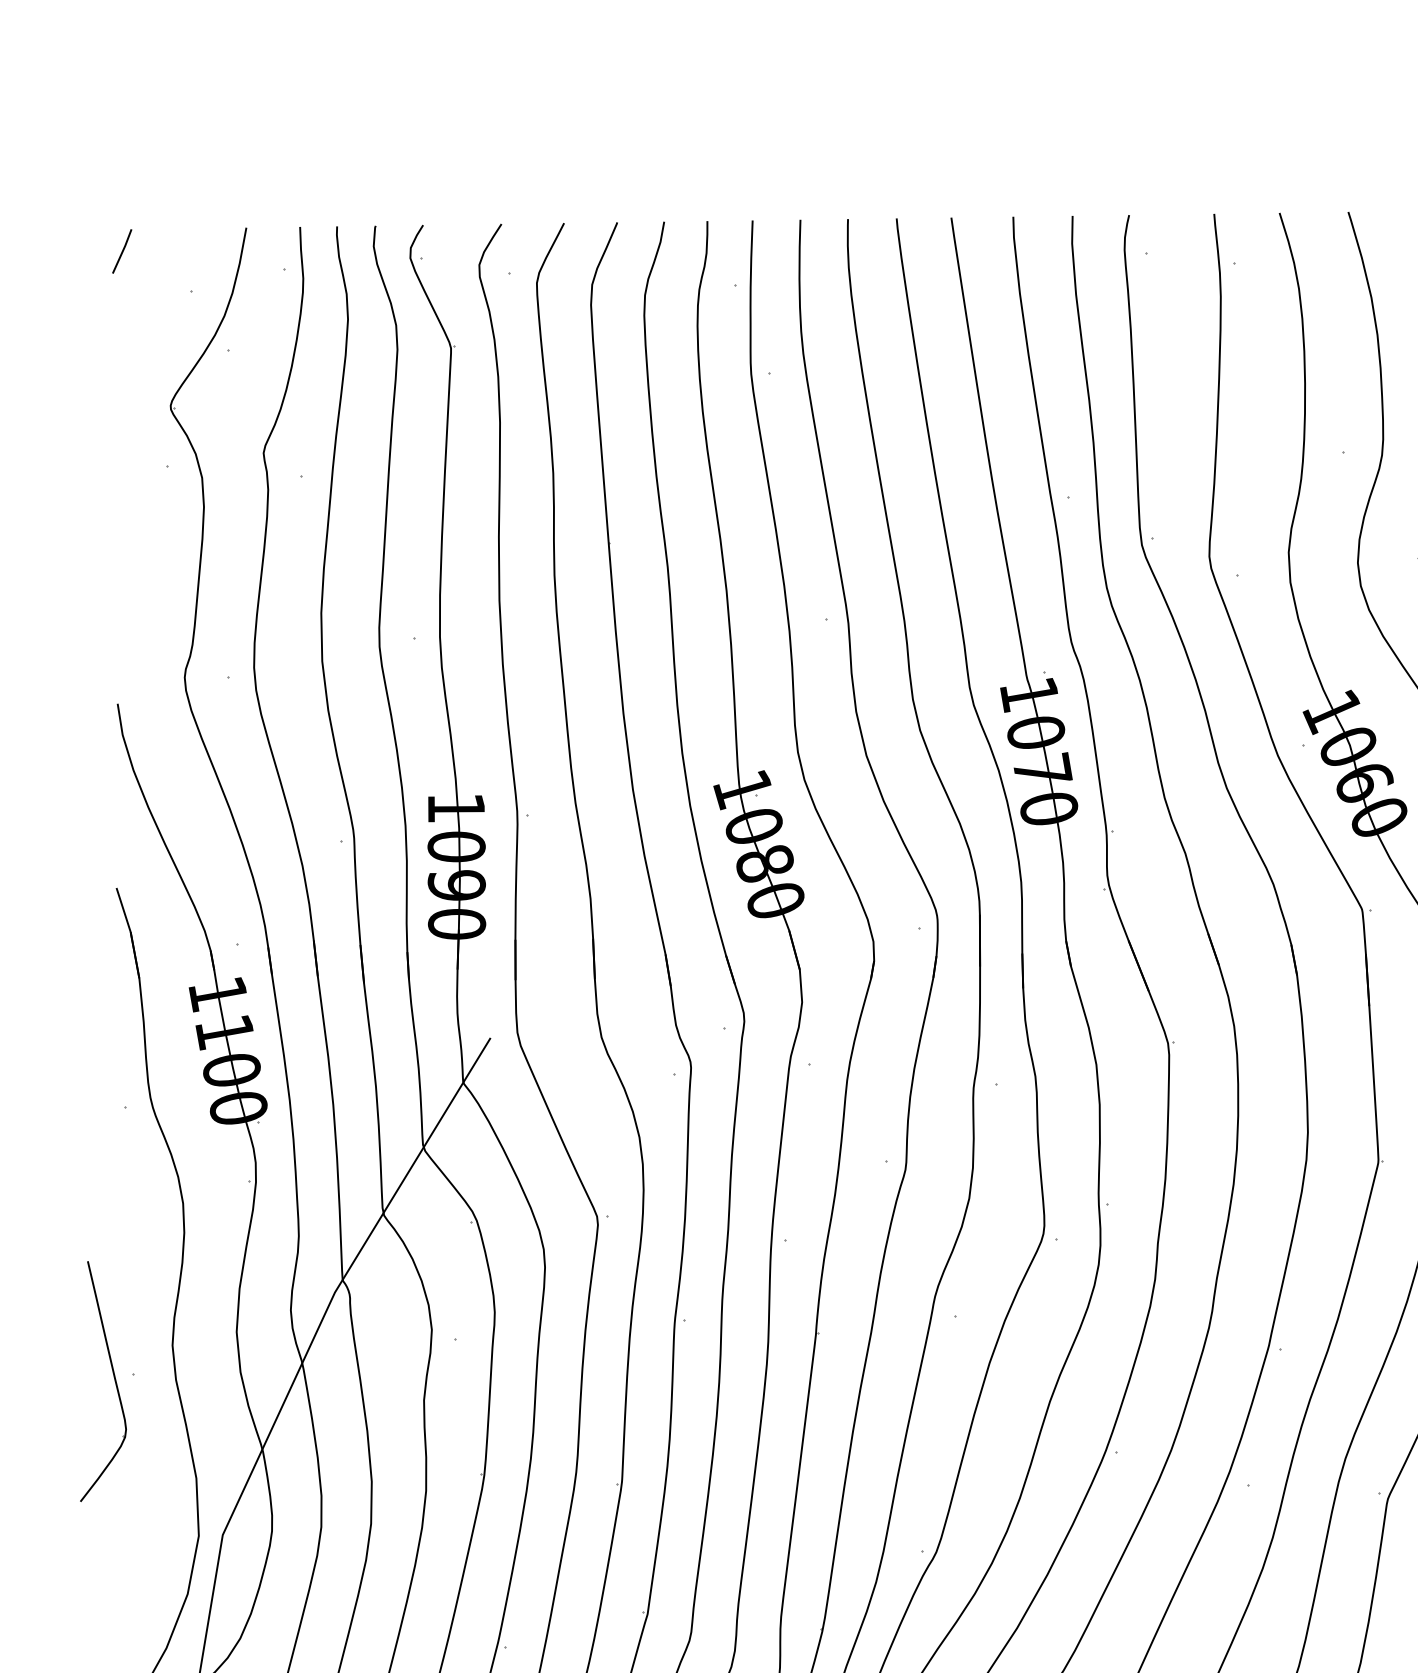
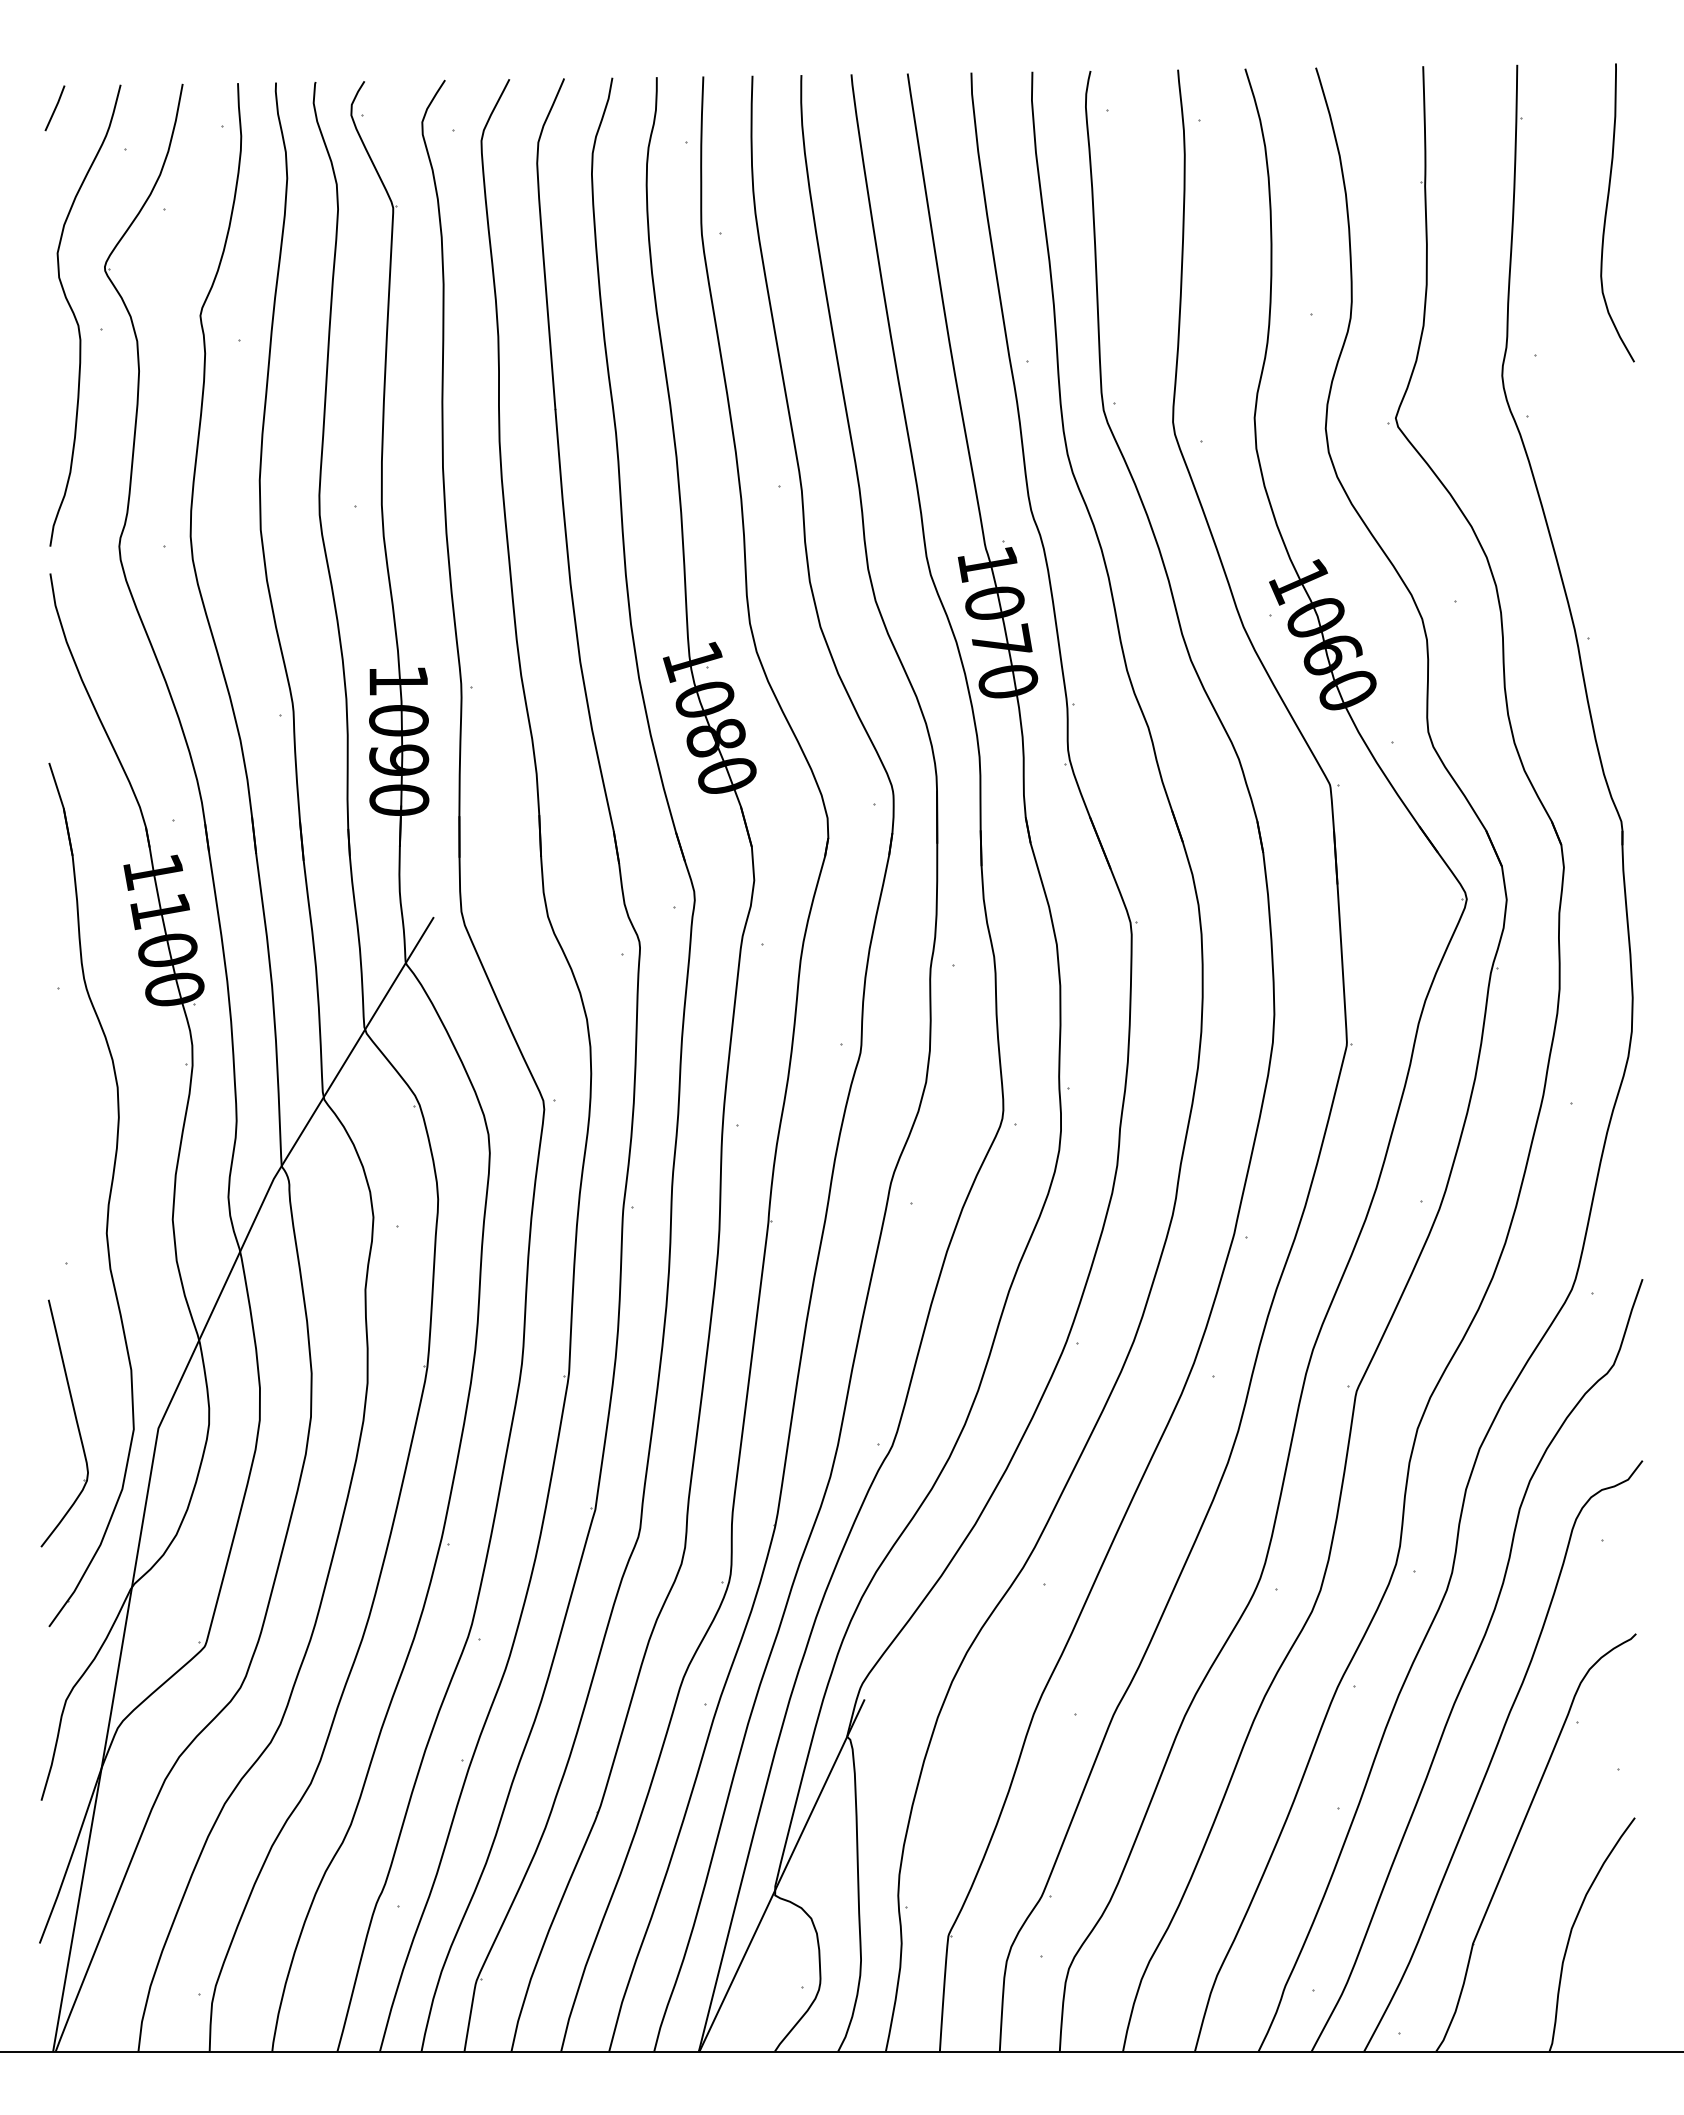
curve: (143, 454) -> (76, 317), added
part: (113, 1378) -> (75, 1420), moved

